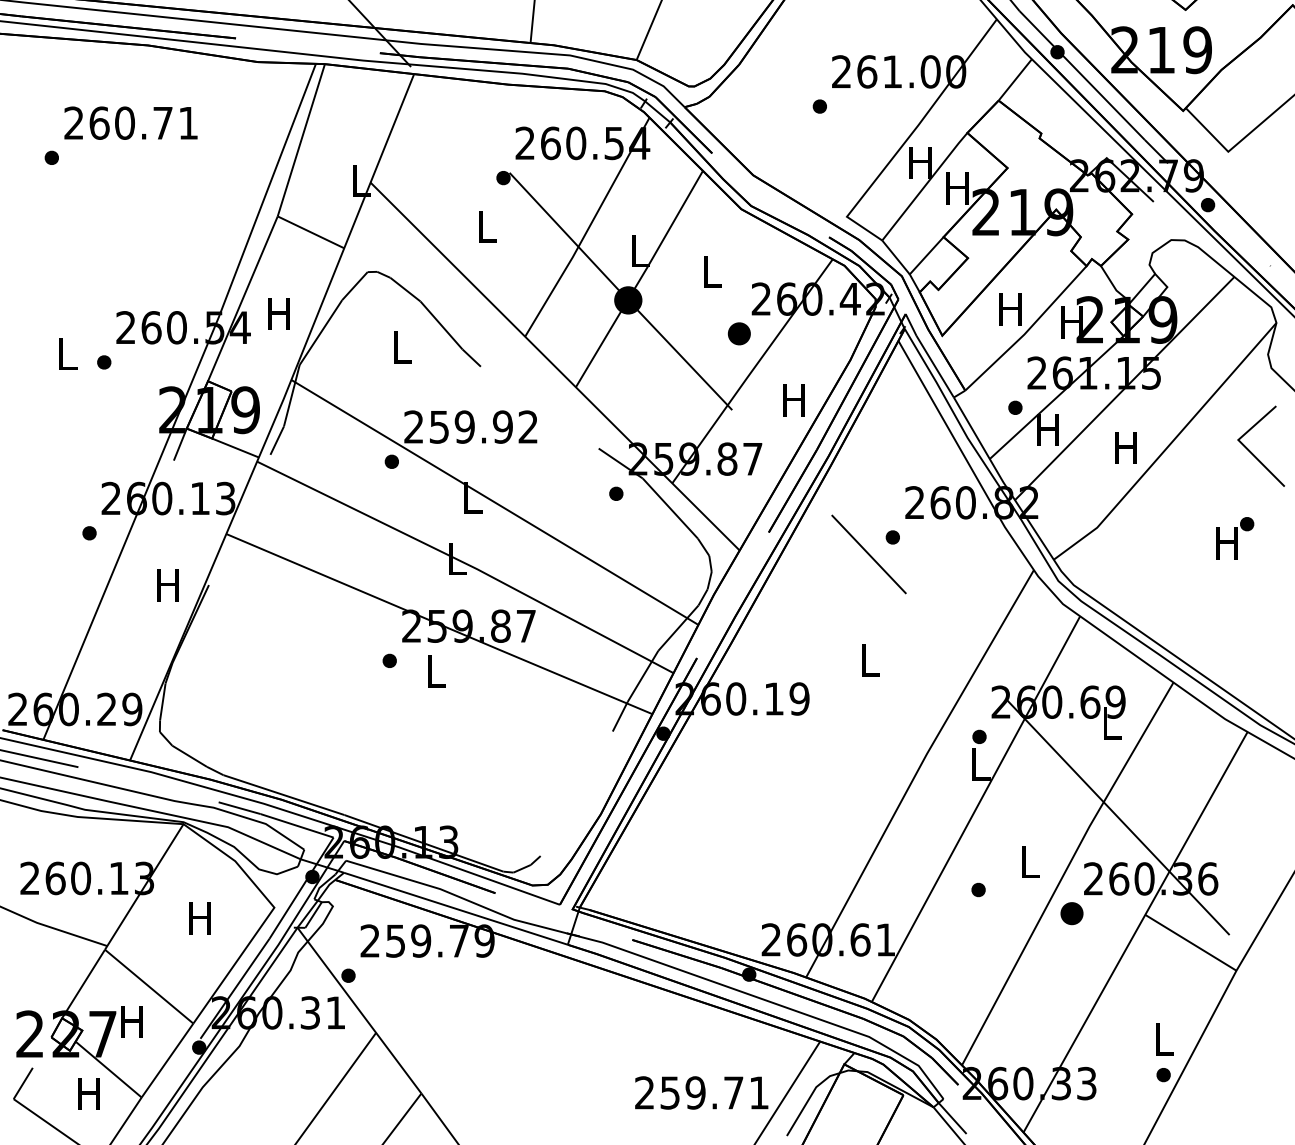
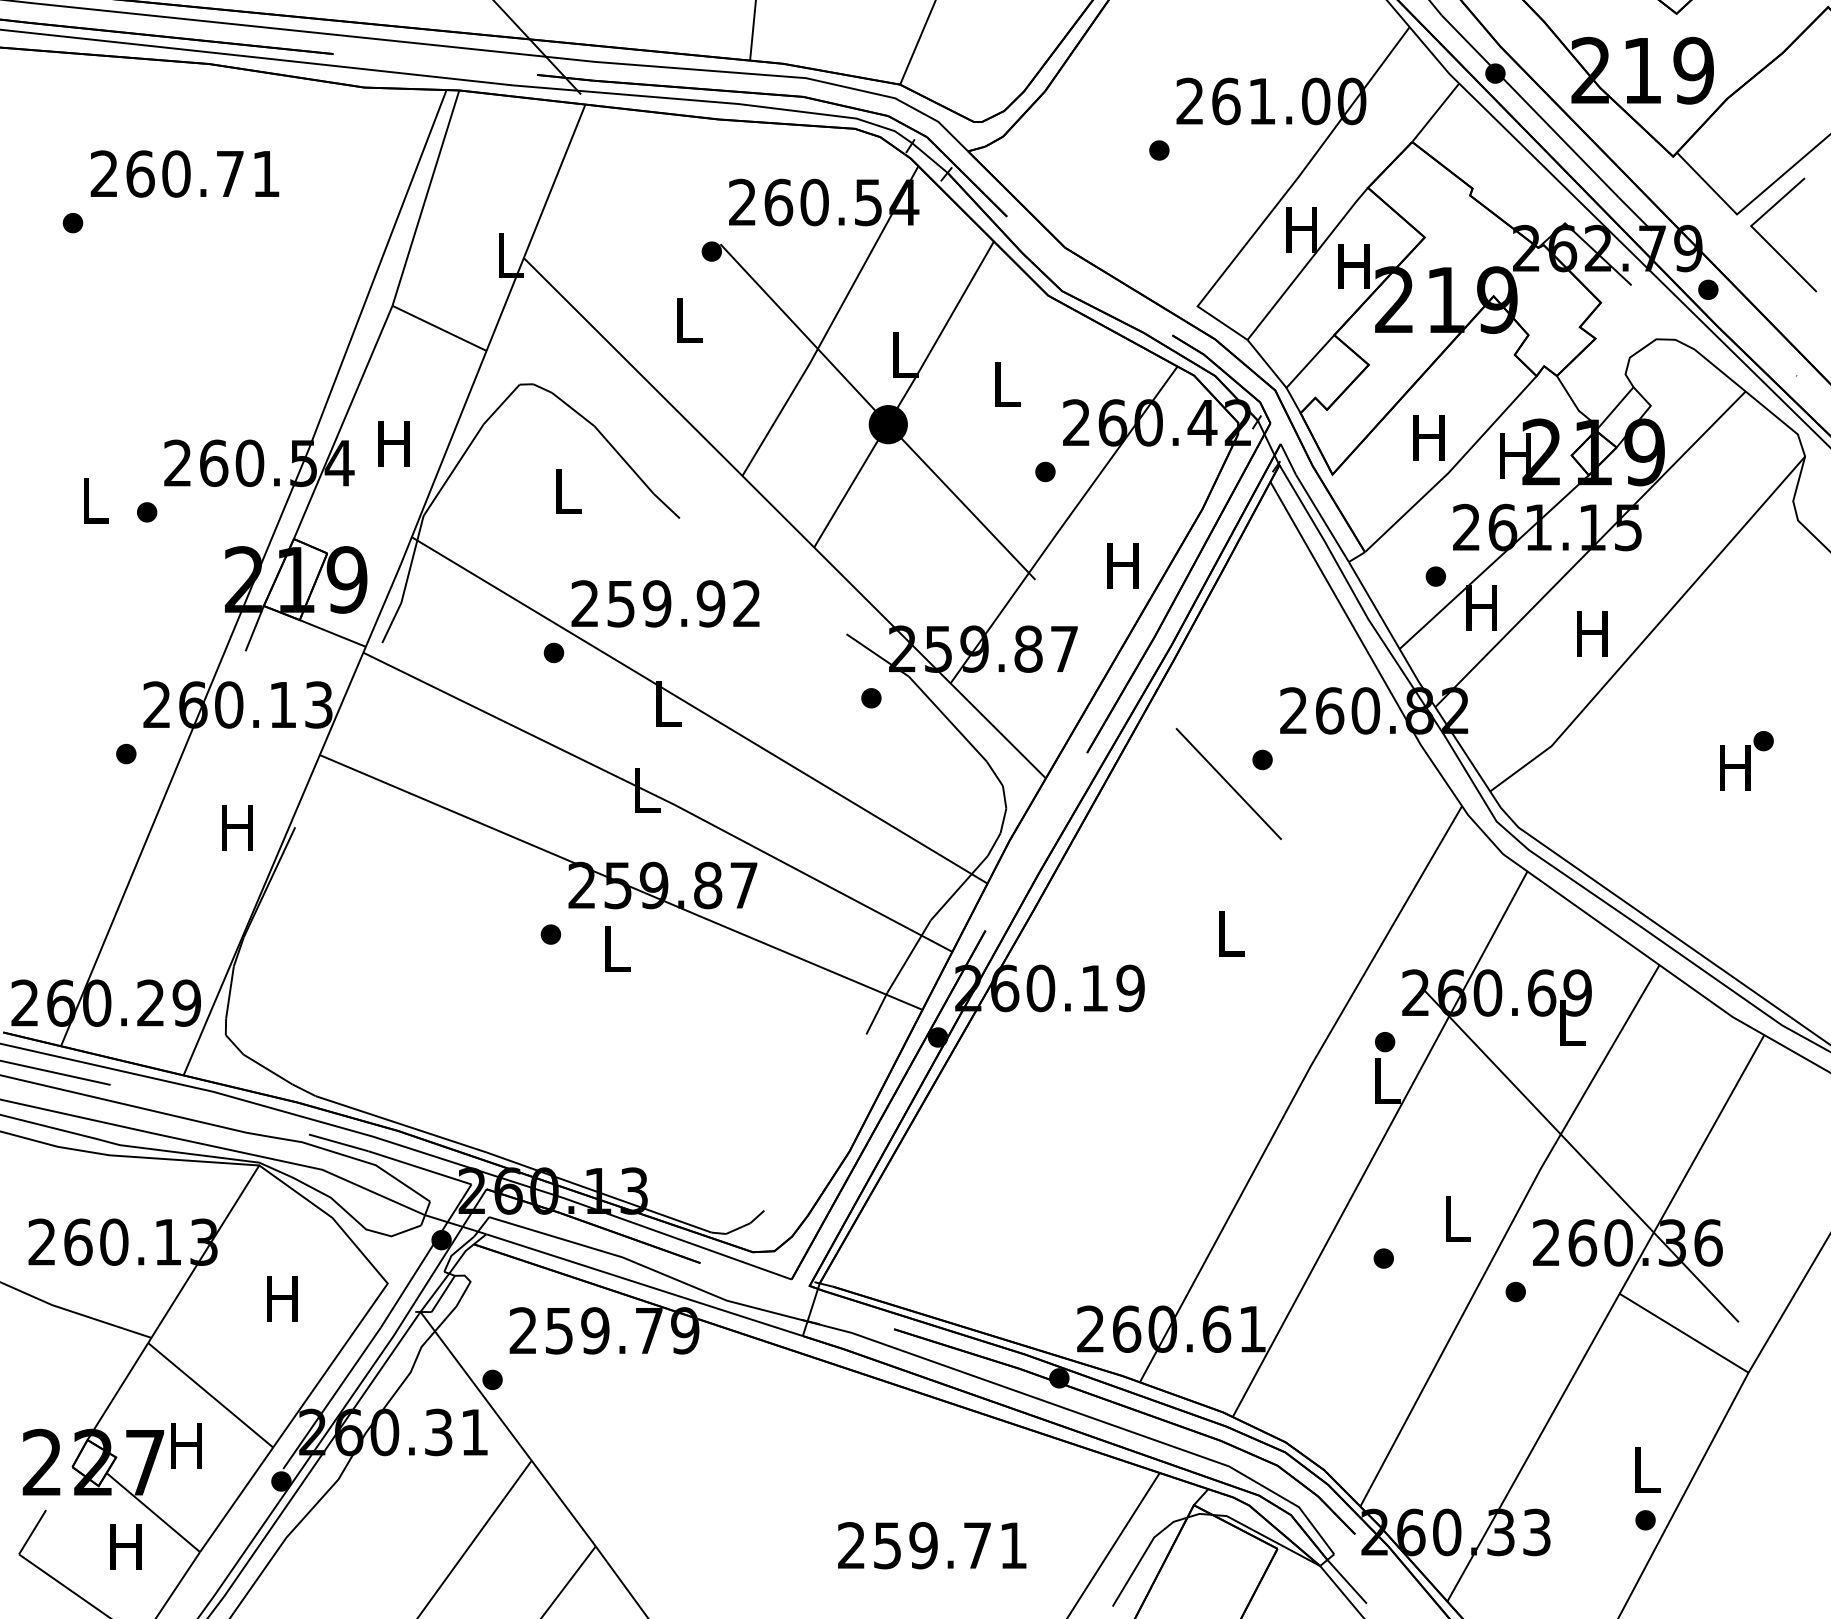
part: (739, 333) -> (1045, 471), size x0.62
line: (1252, 453) -> (1771, 245), moved
part: (1071, 913) -> (1515, 1291), size x0.62
text: (701, 1092) -> (932, 1545), moved

